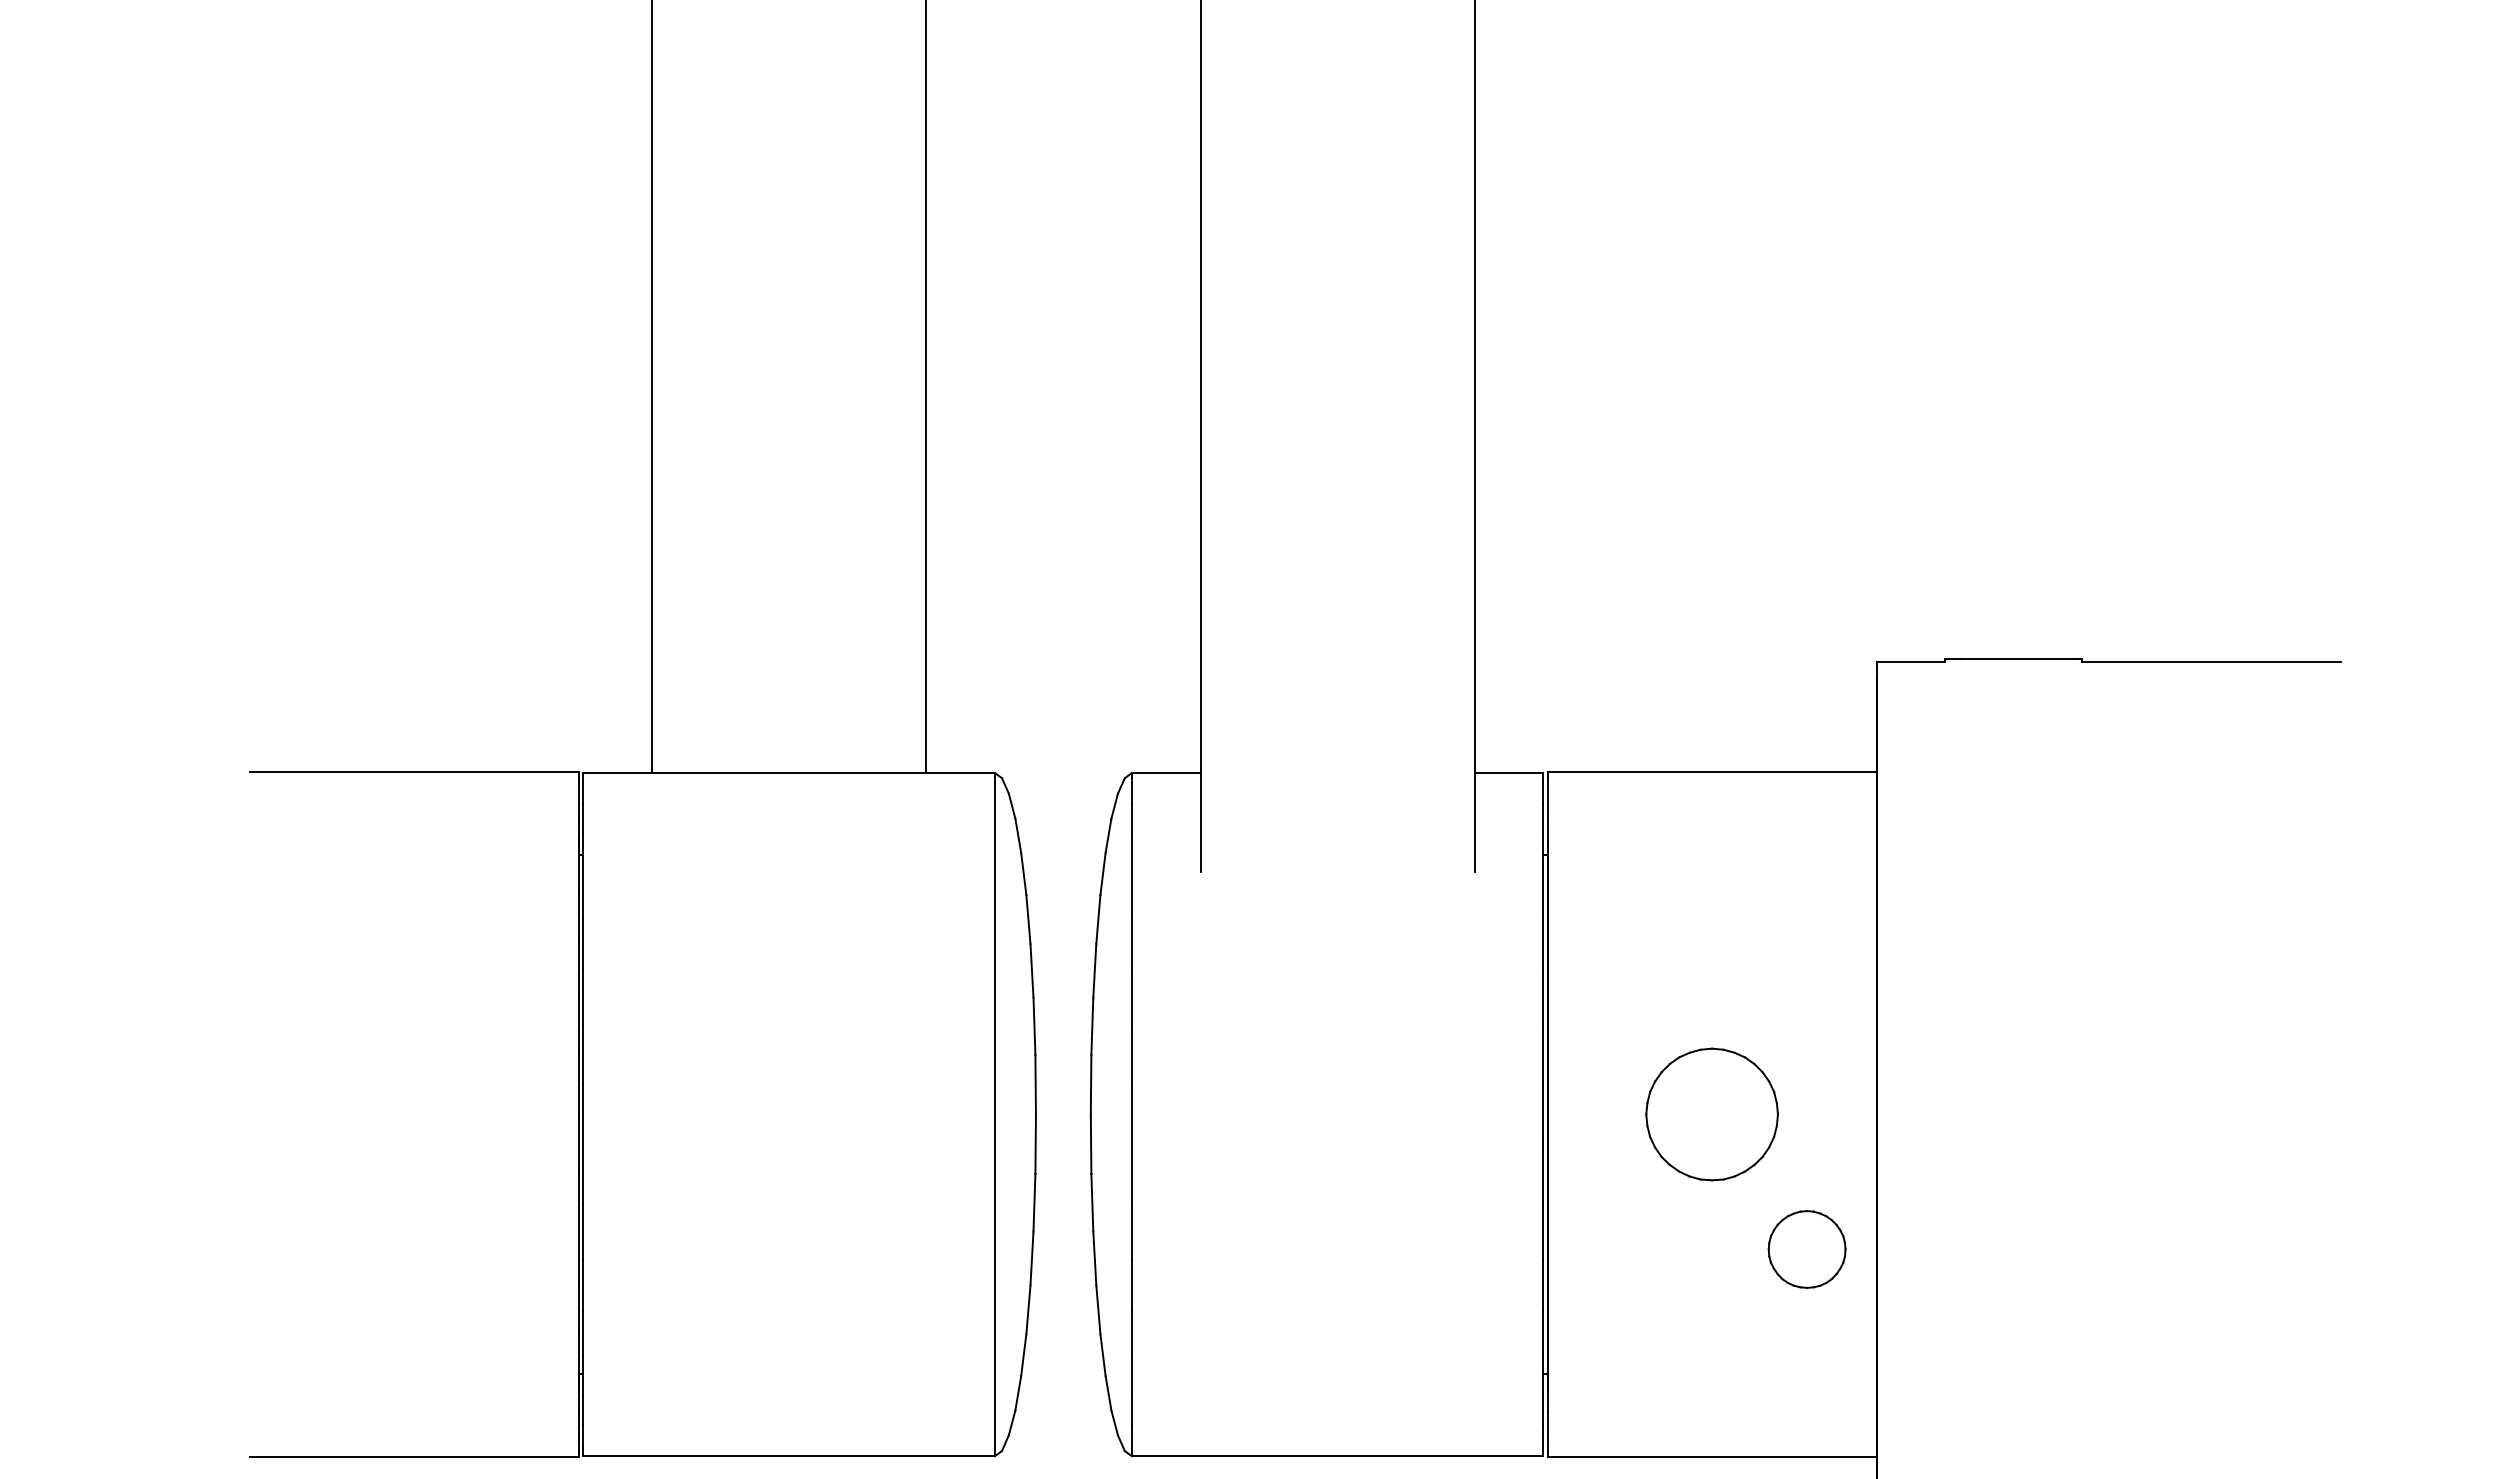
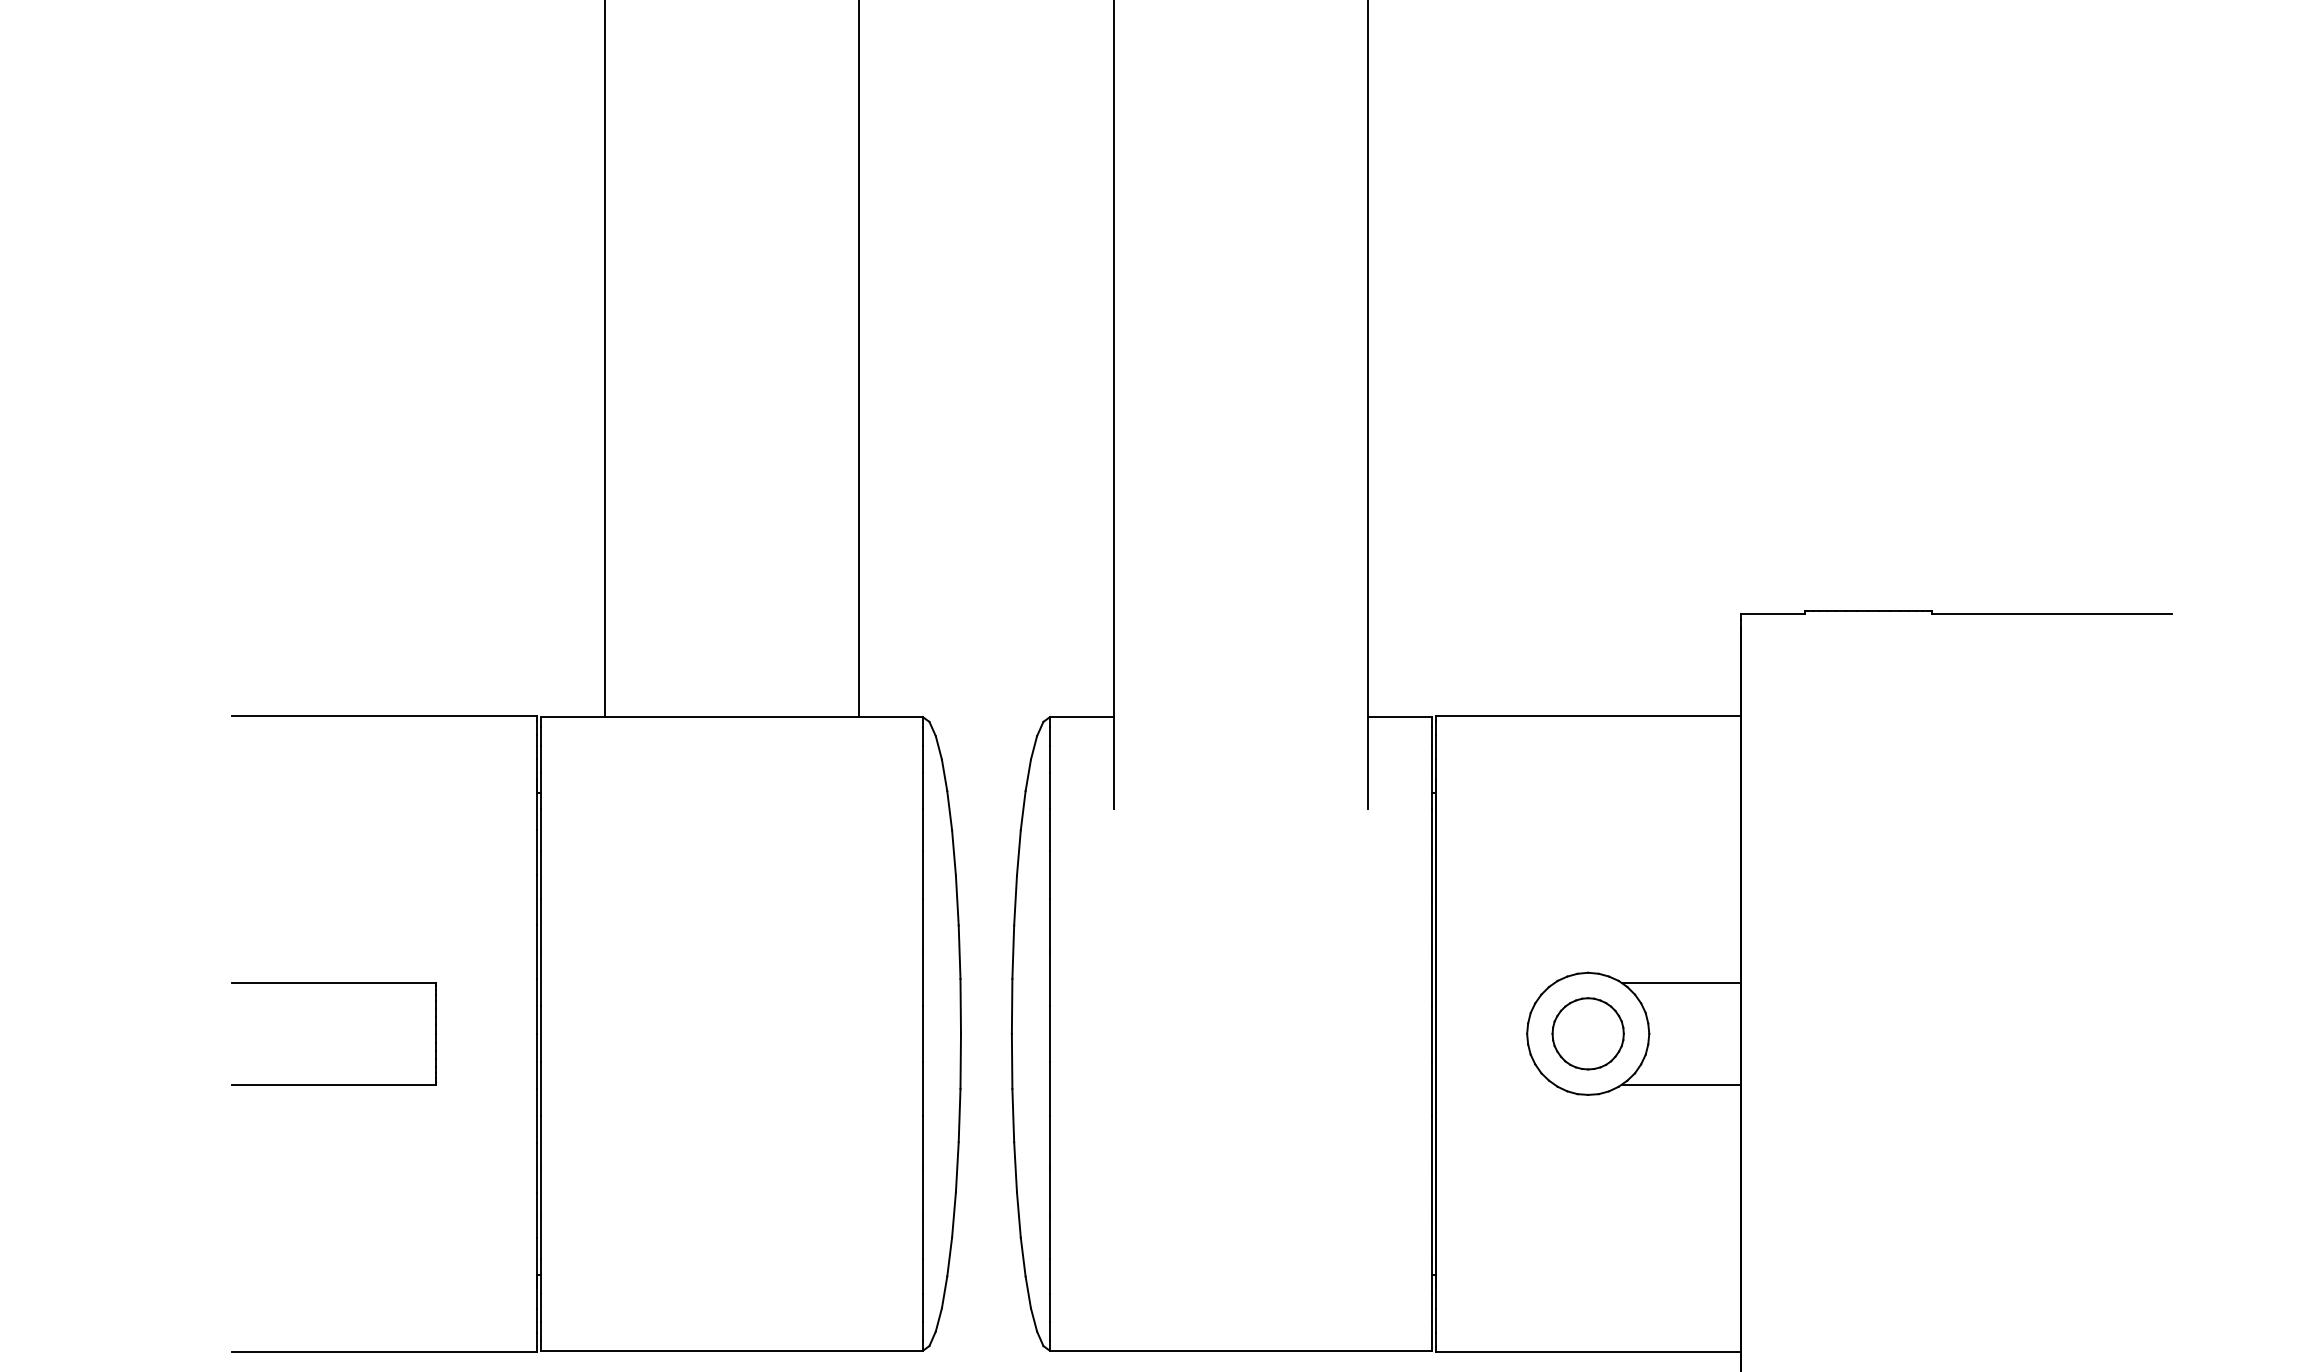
line: (1812, 1059) -> (1681, 982), added
part: (359, 1060) -> (333, 983), added
line: (1812, 1169) -> (1681, 1084), added
part: (1806, 1249) -> (1587, 1033), moved

